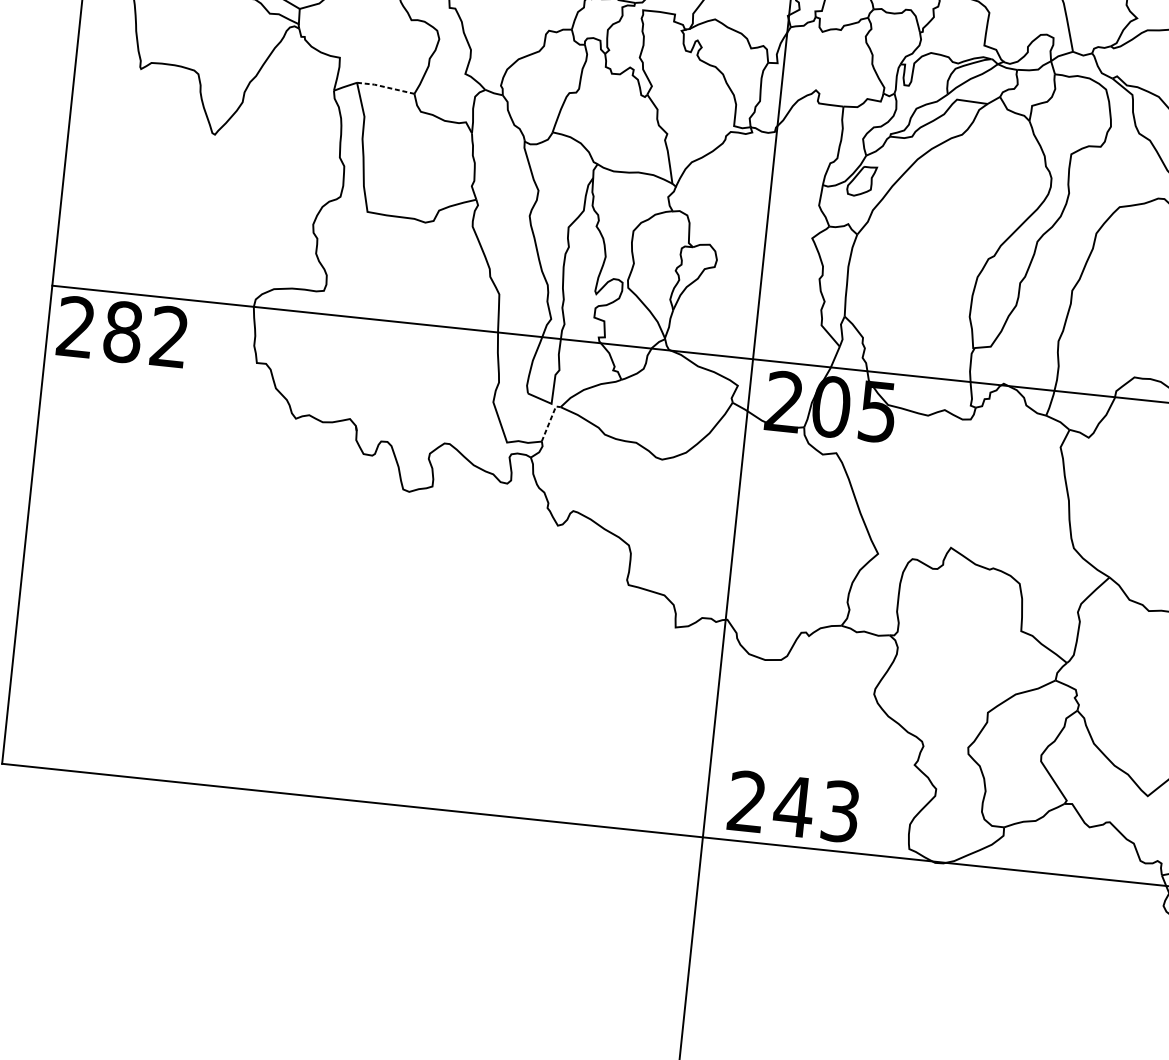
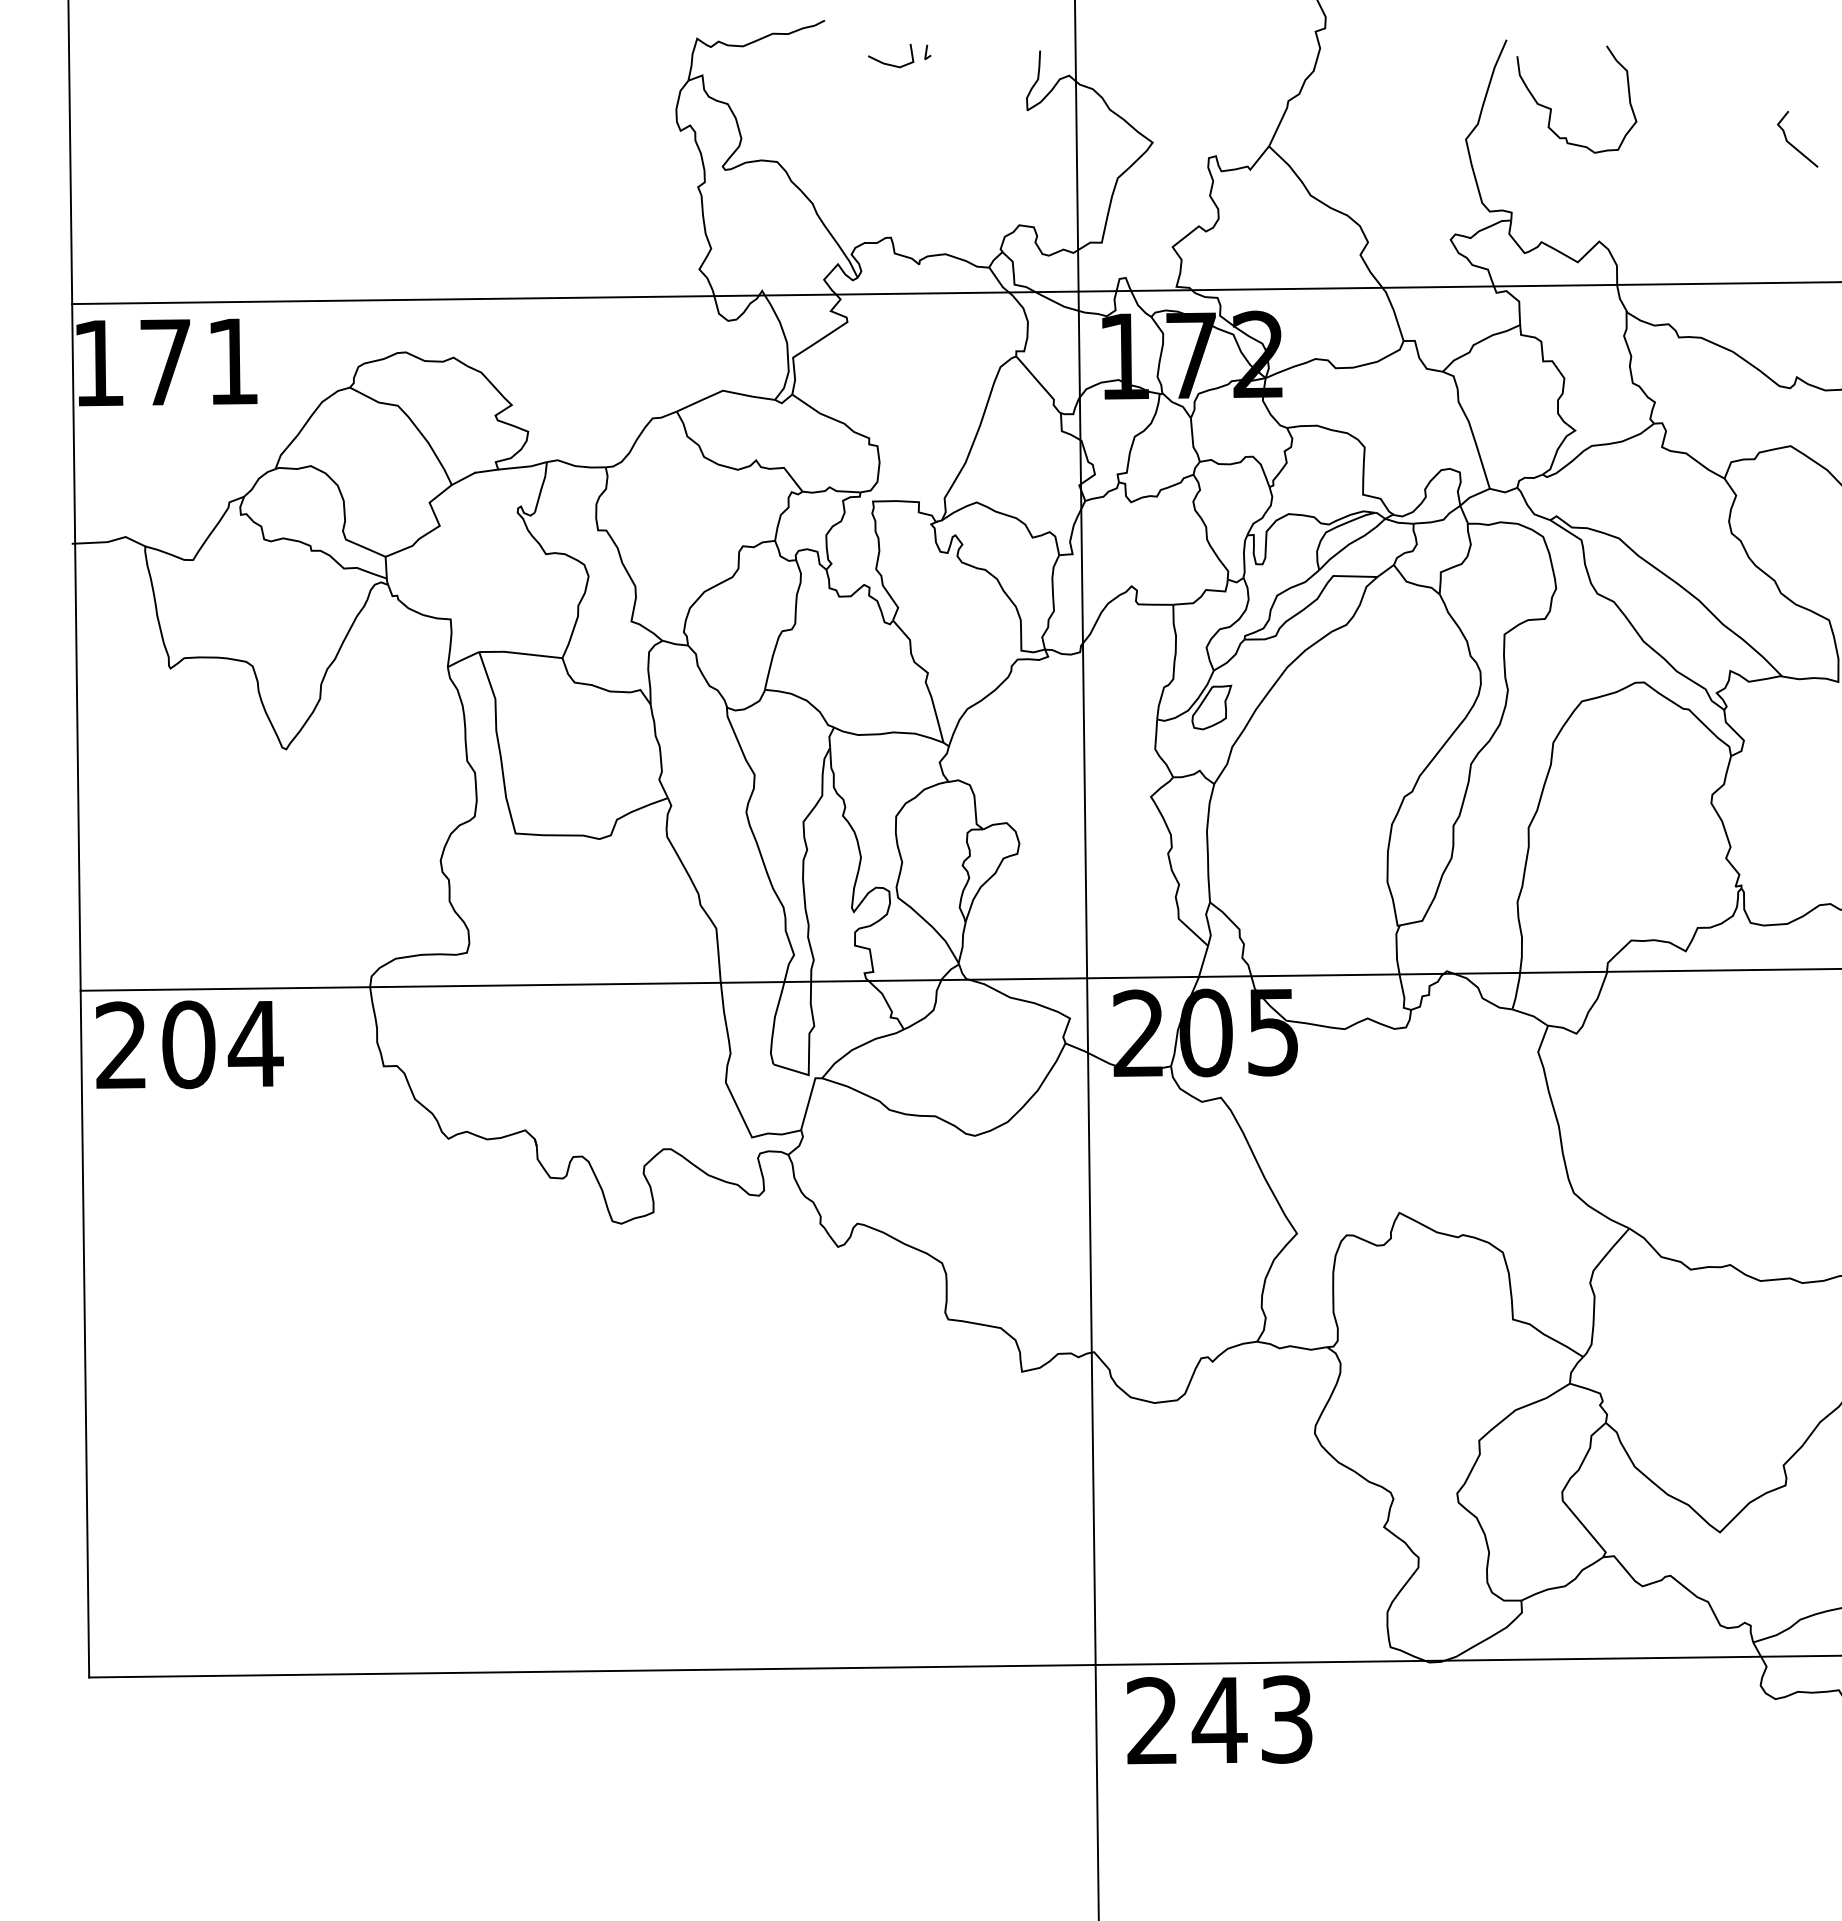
line: (385, 87) -> (520, 653), dashed -> solid
text: (146, 333) -> (222, 1043), 282 -> 204
line: (549, 422) -> (809, 1101), dashed -> solid
text: (793, 806) -> (1219, 1719), moved

